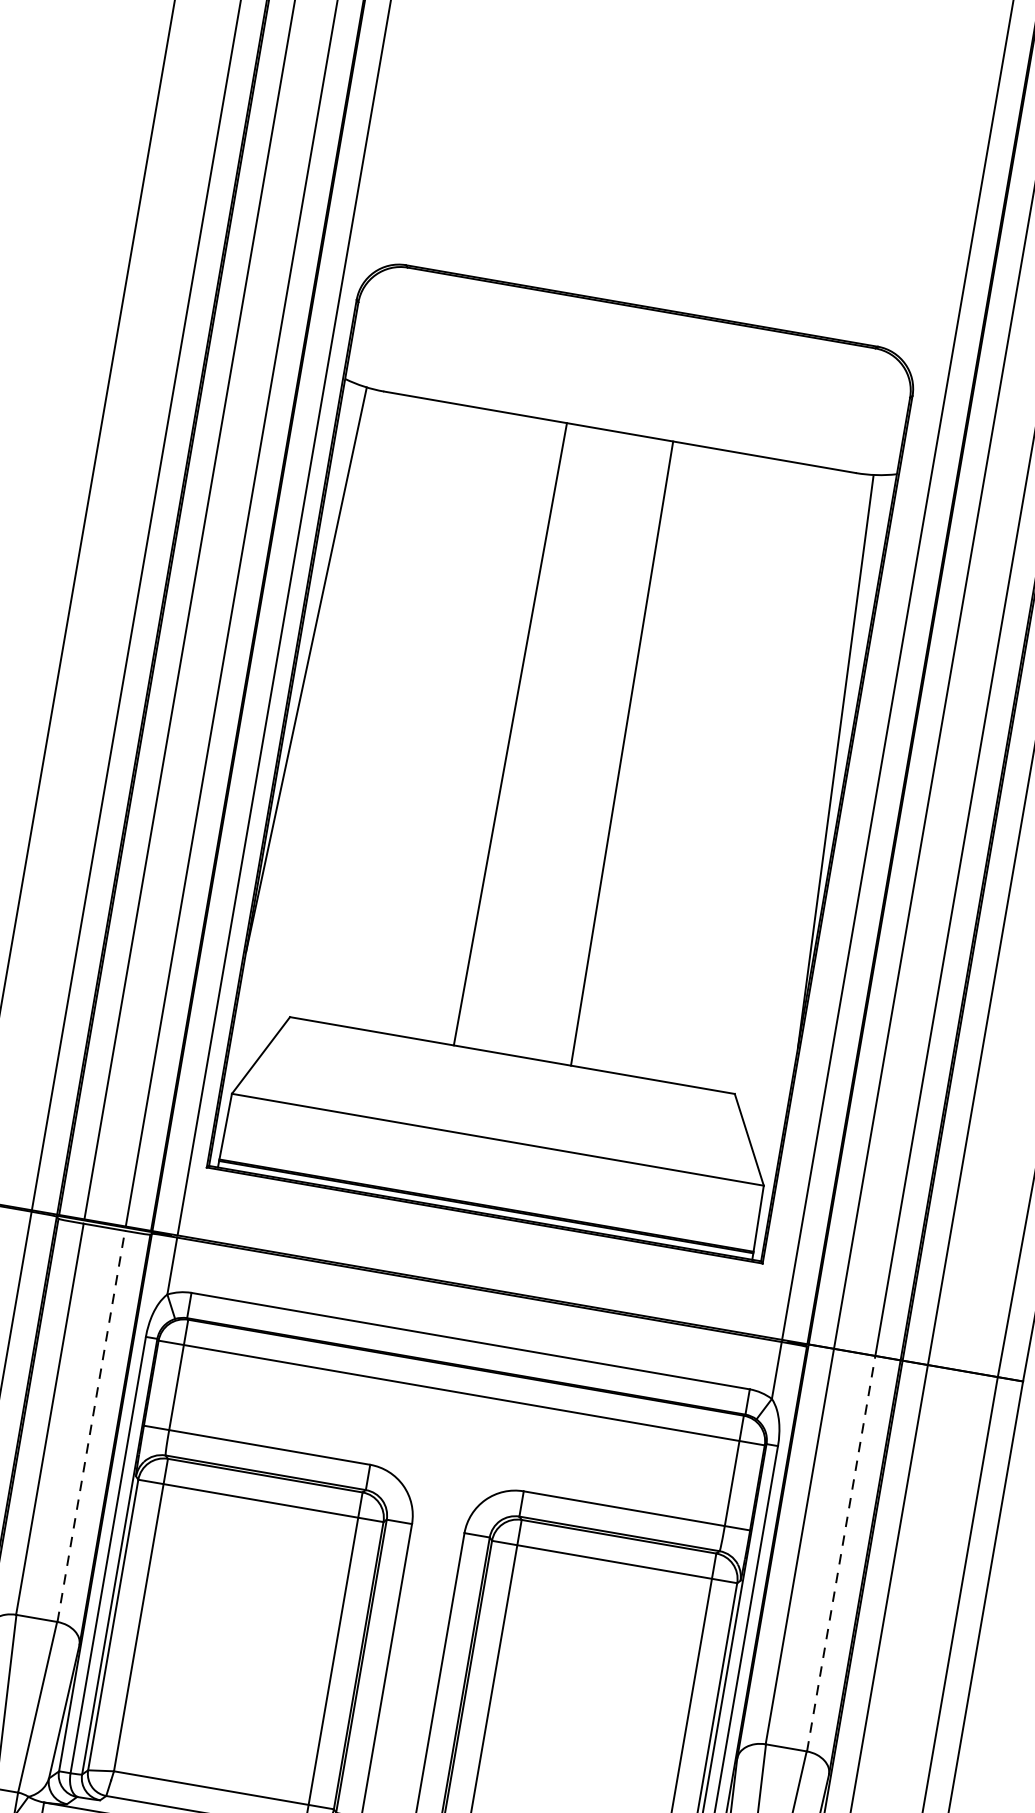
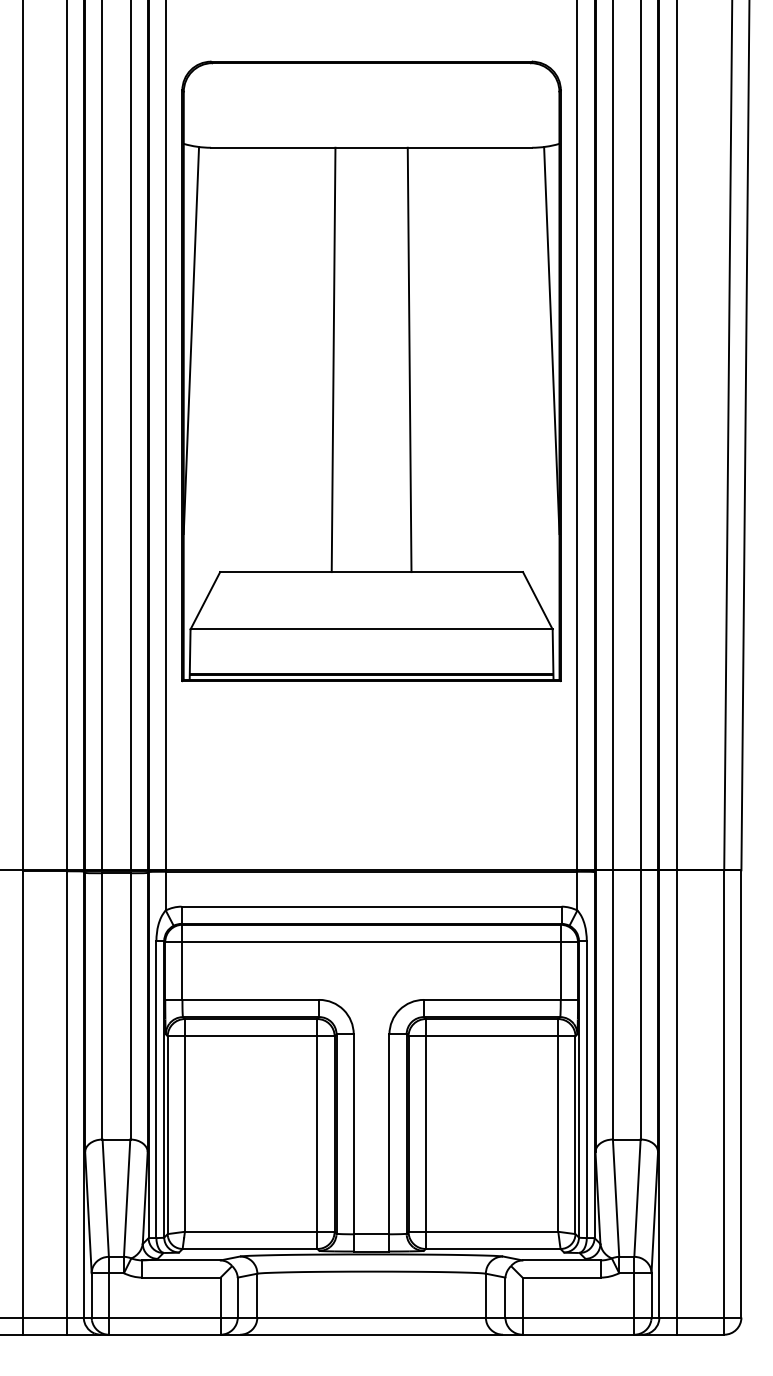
part: (563, 760) -> (371, 371), moved
line: (91, 1425) -> (130, 1005), dashed -> solid
line: (840, 1553) -> (640, 1004), dashed -> solid

